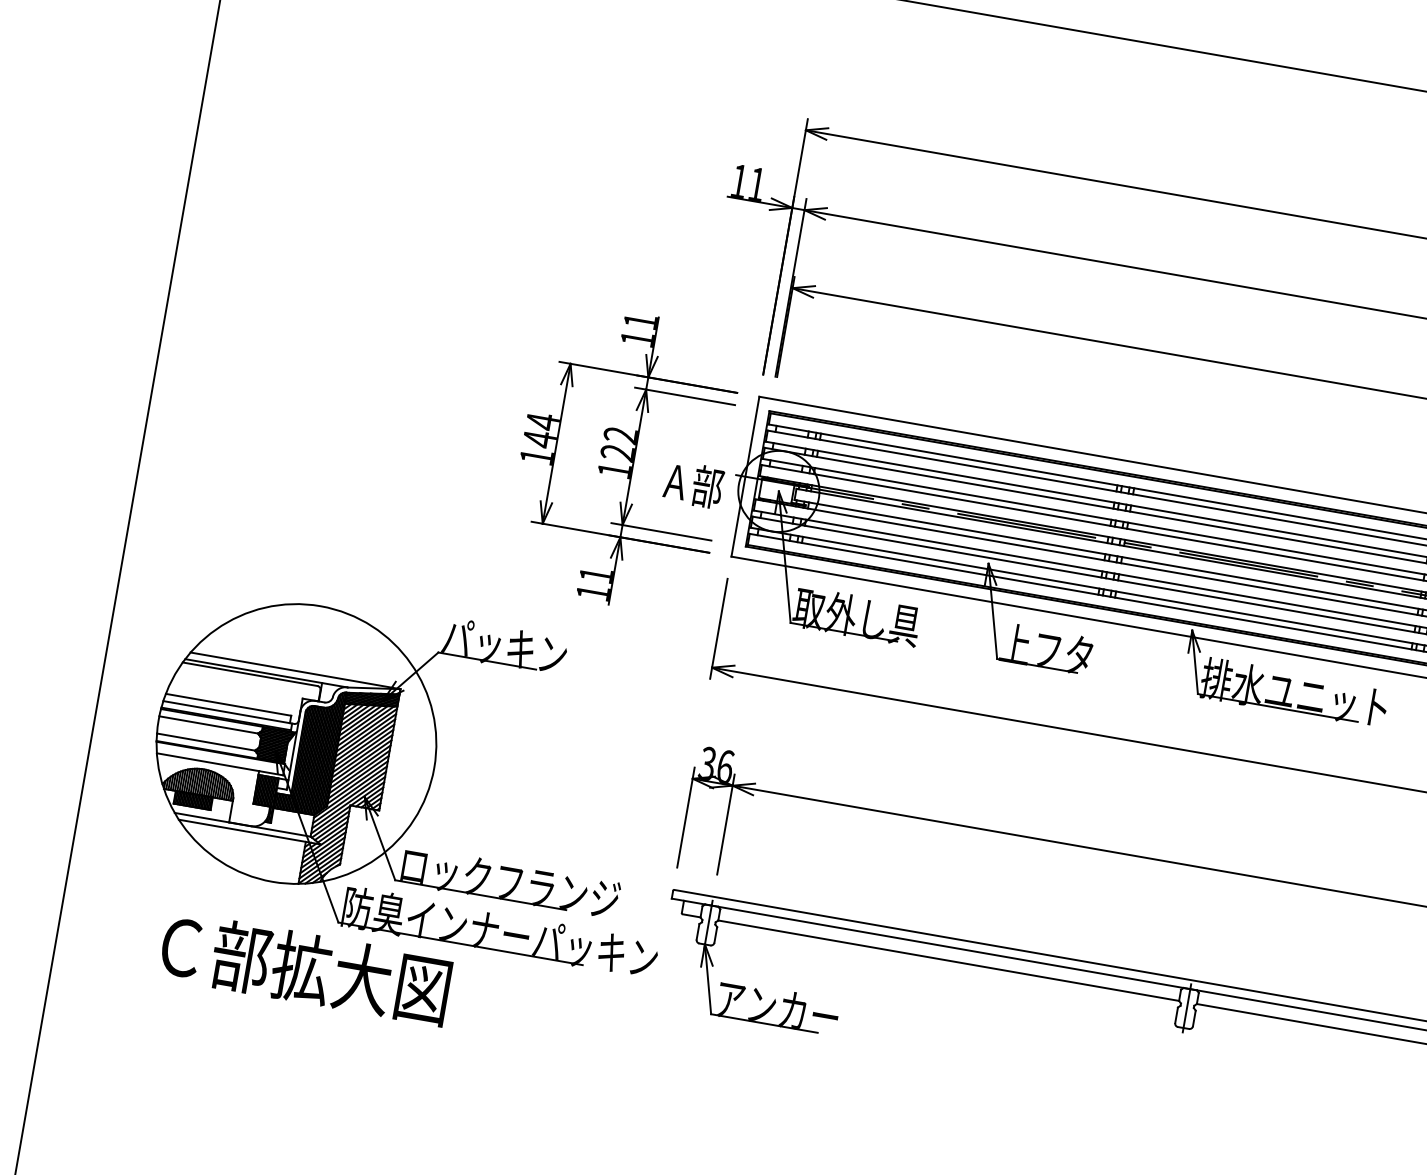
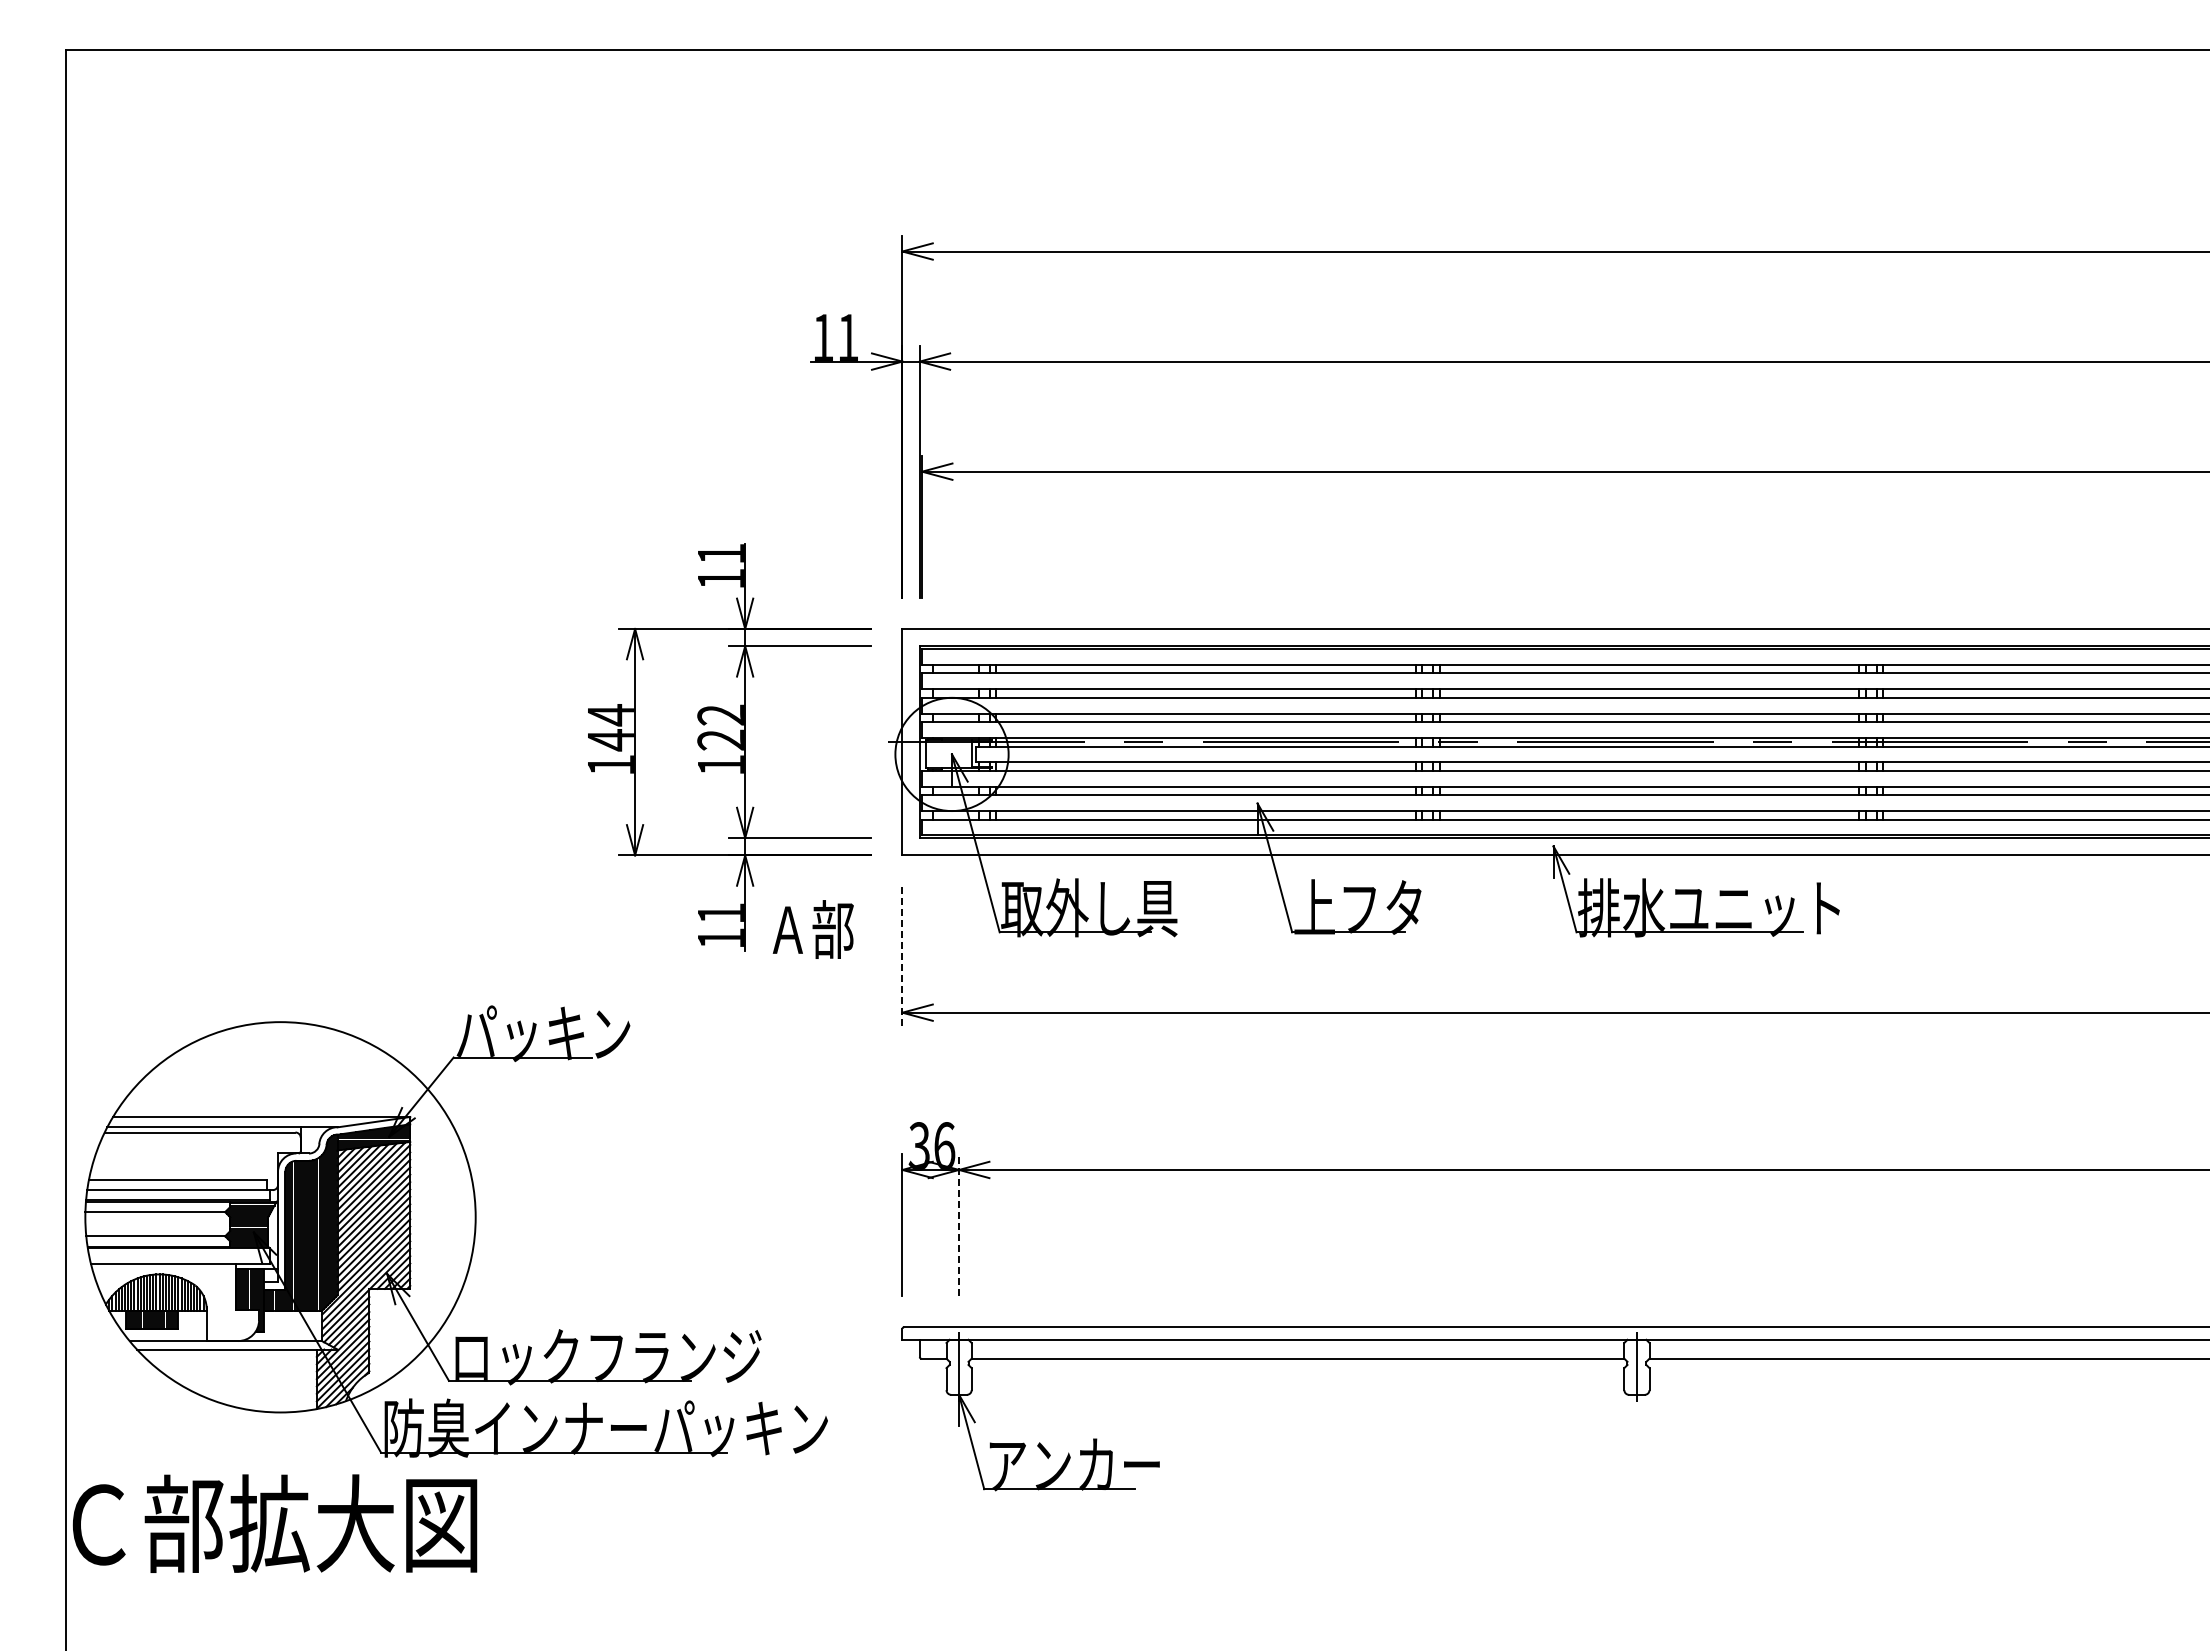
text: (693, 484) -> (812, 929), moved
line: (718, 628) -> (902, 957), solid -> dashed
part: (418, 775) -> (455, 1231), moved
line: (726, 824) -> (959, 1225), solid -> dashed
text: (305, 968) -> (274, 1523), moved

